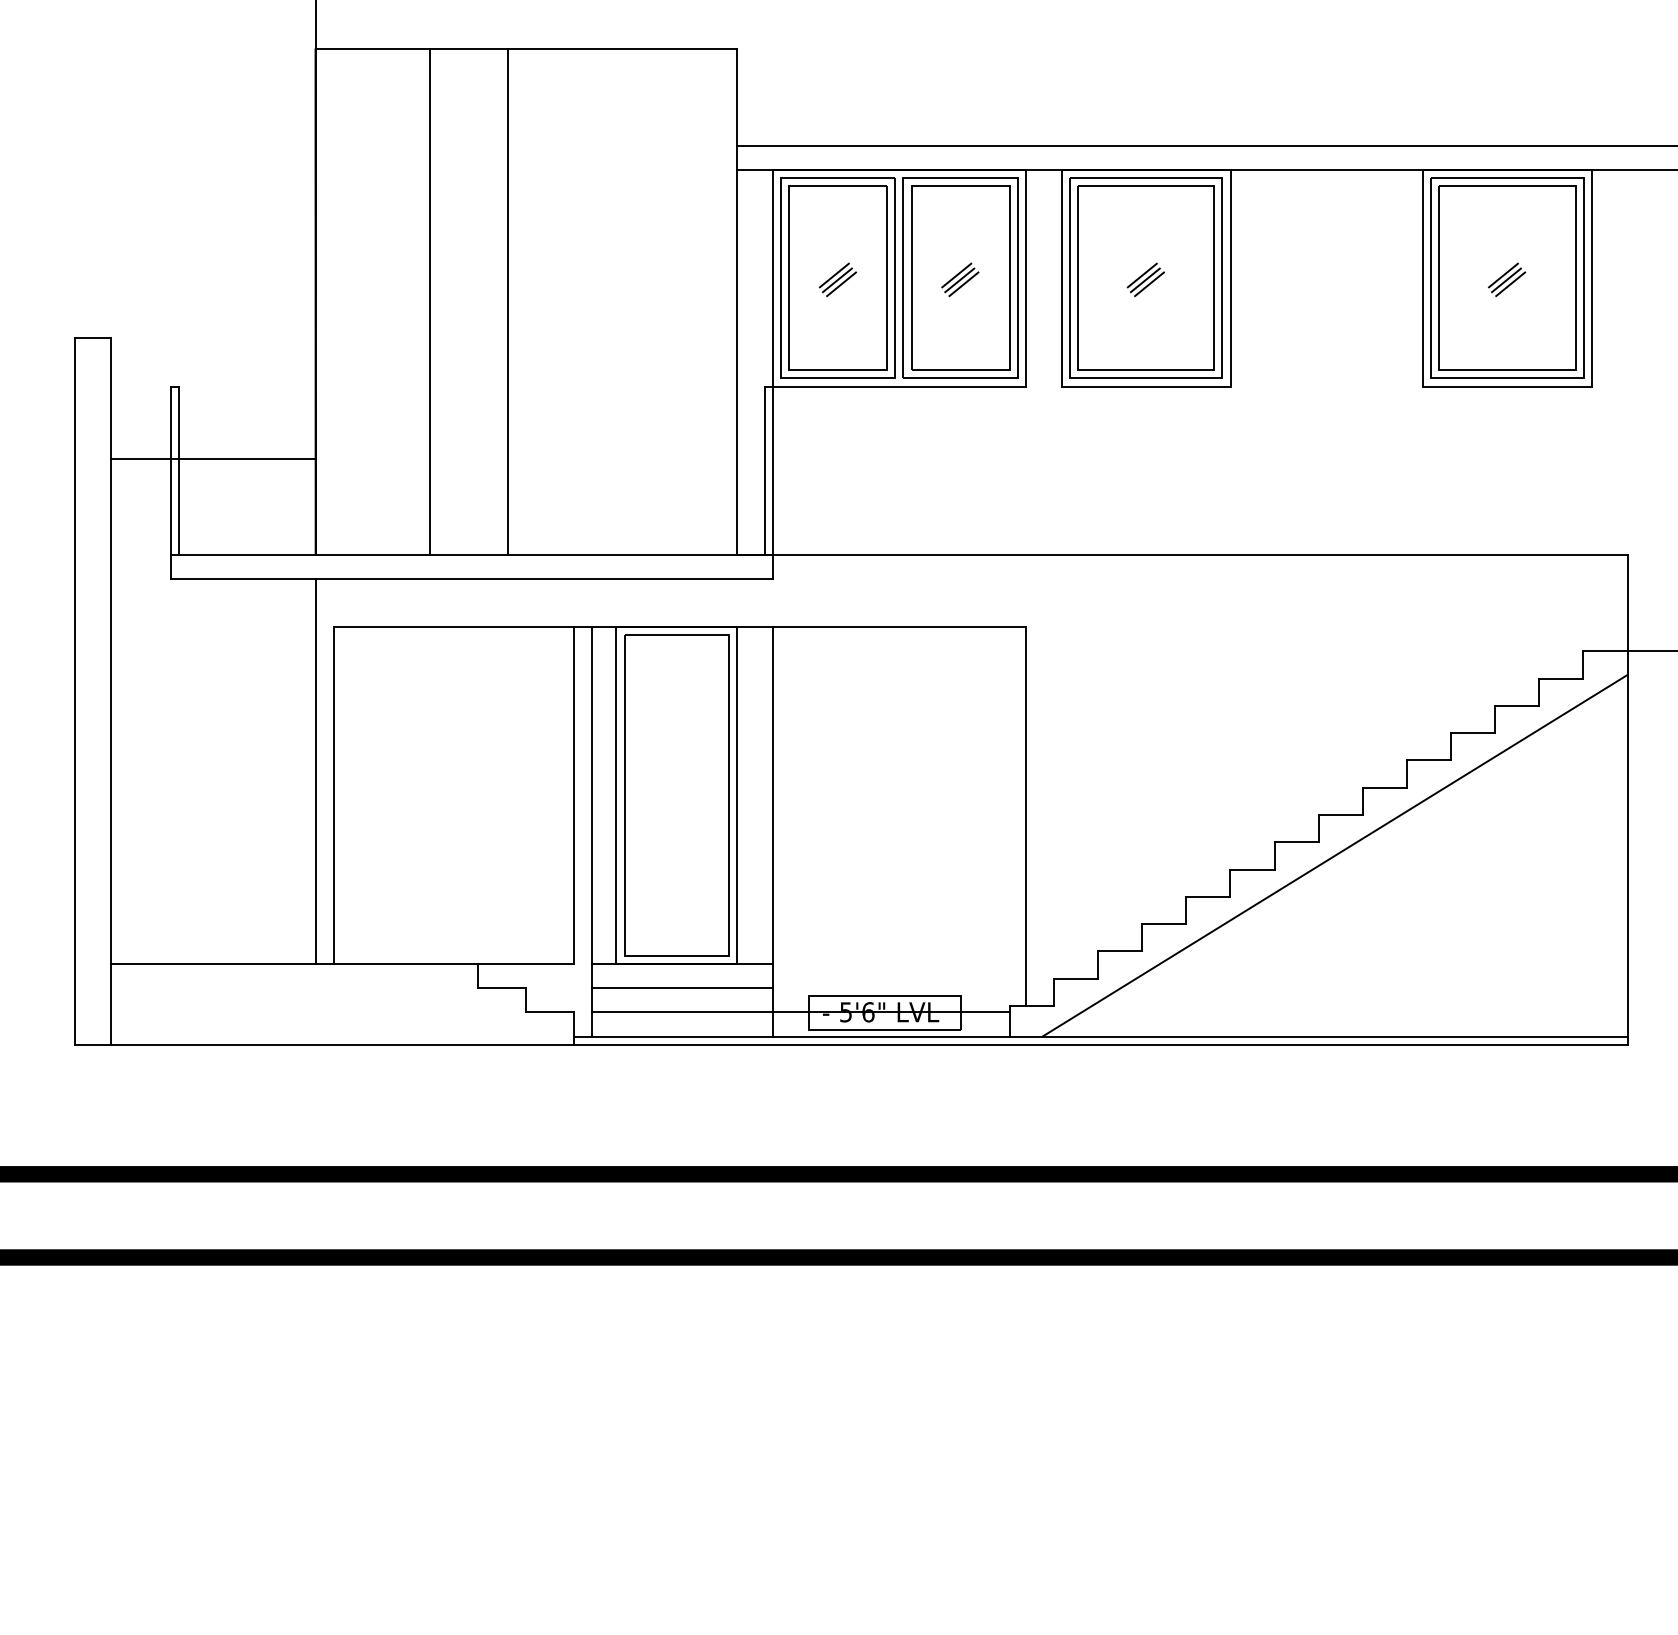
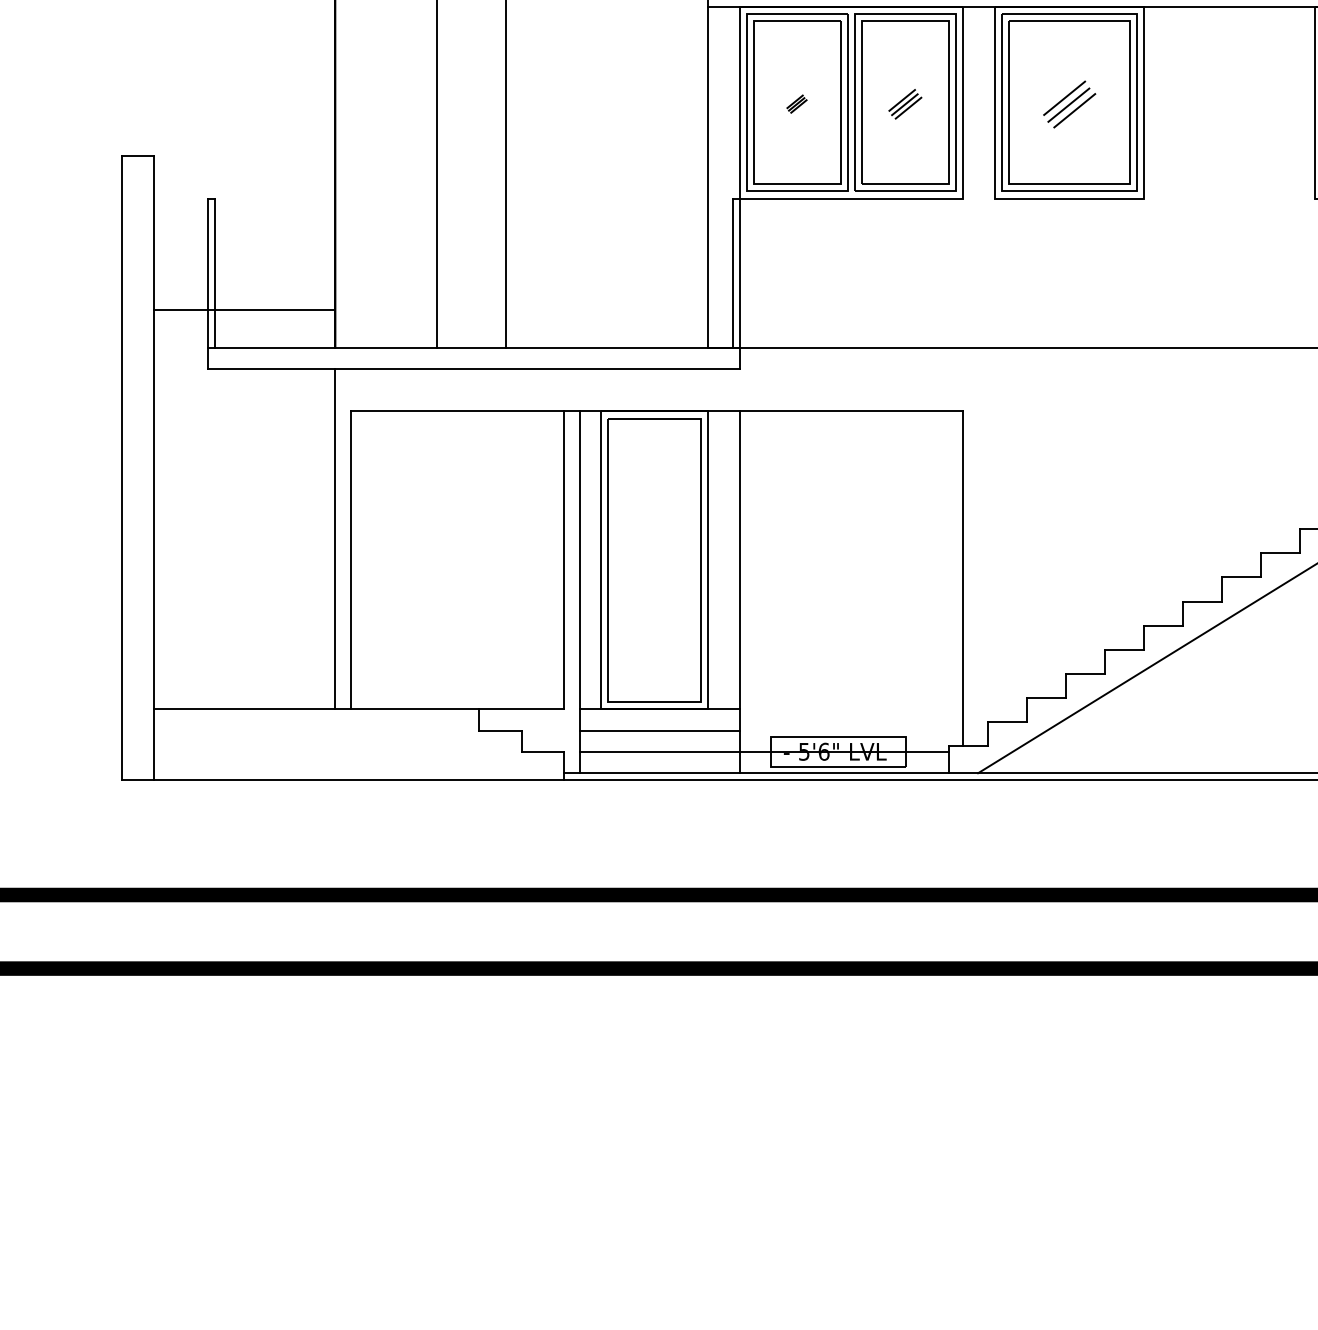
part: (837, 279) -> (796, 103), size x0.6
part: (1145, 279) -> (1069, 103), size x1.6
line: (212, 458) -> (244, 309), moved

